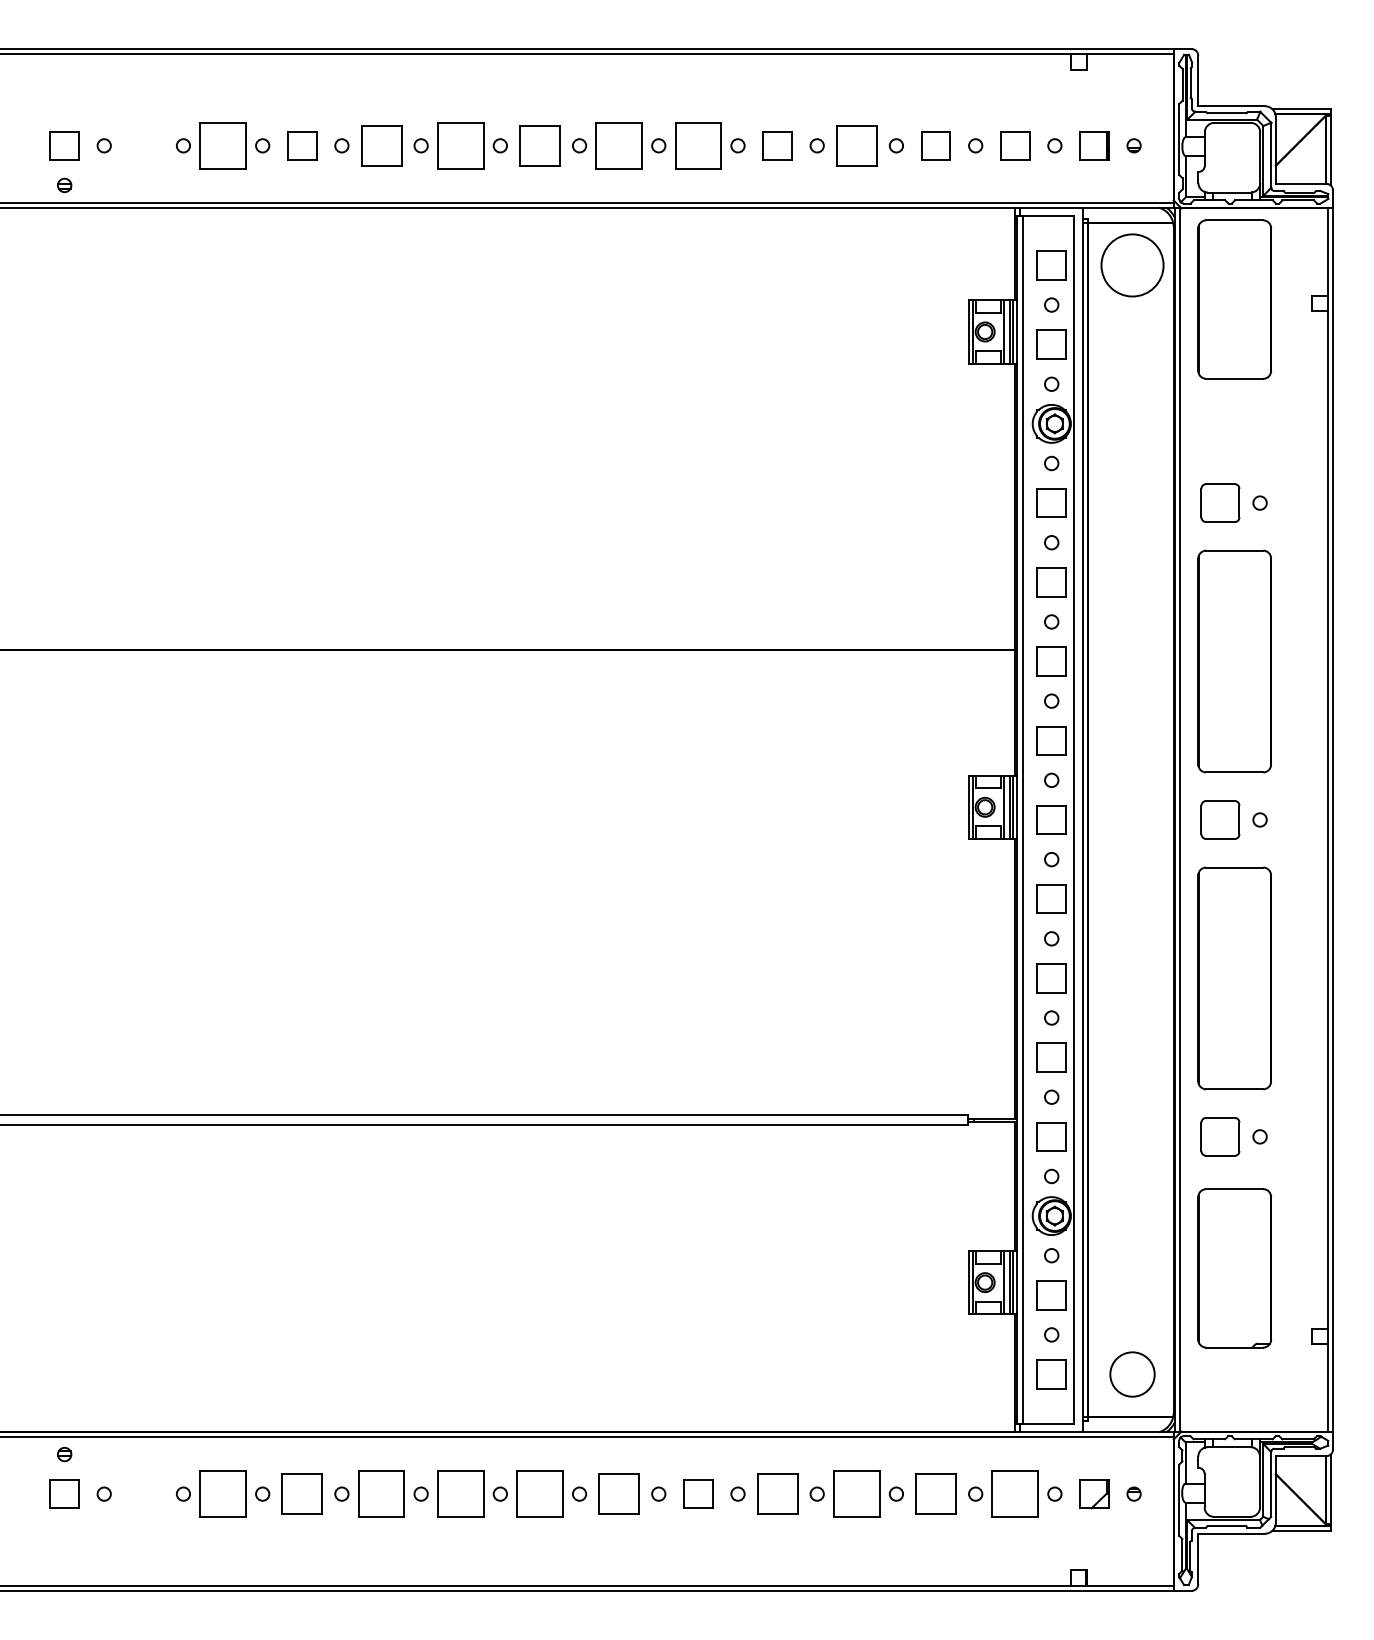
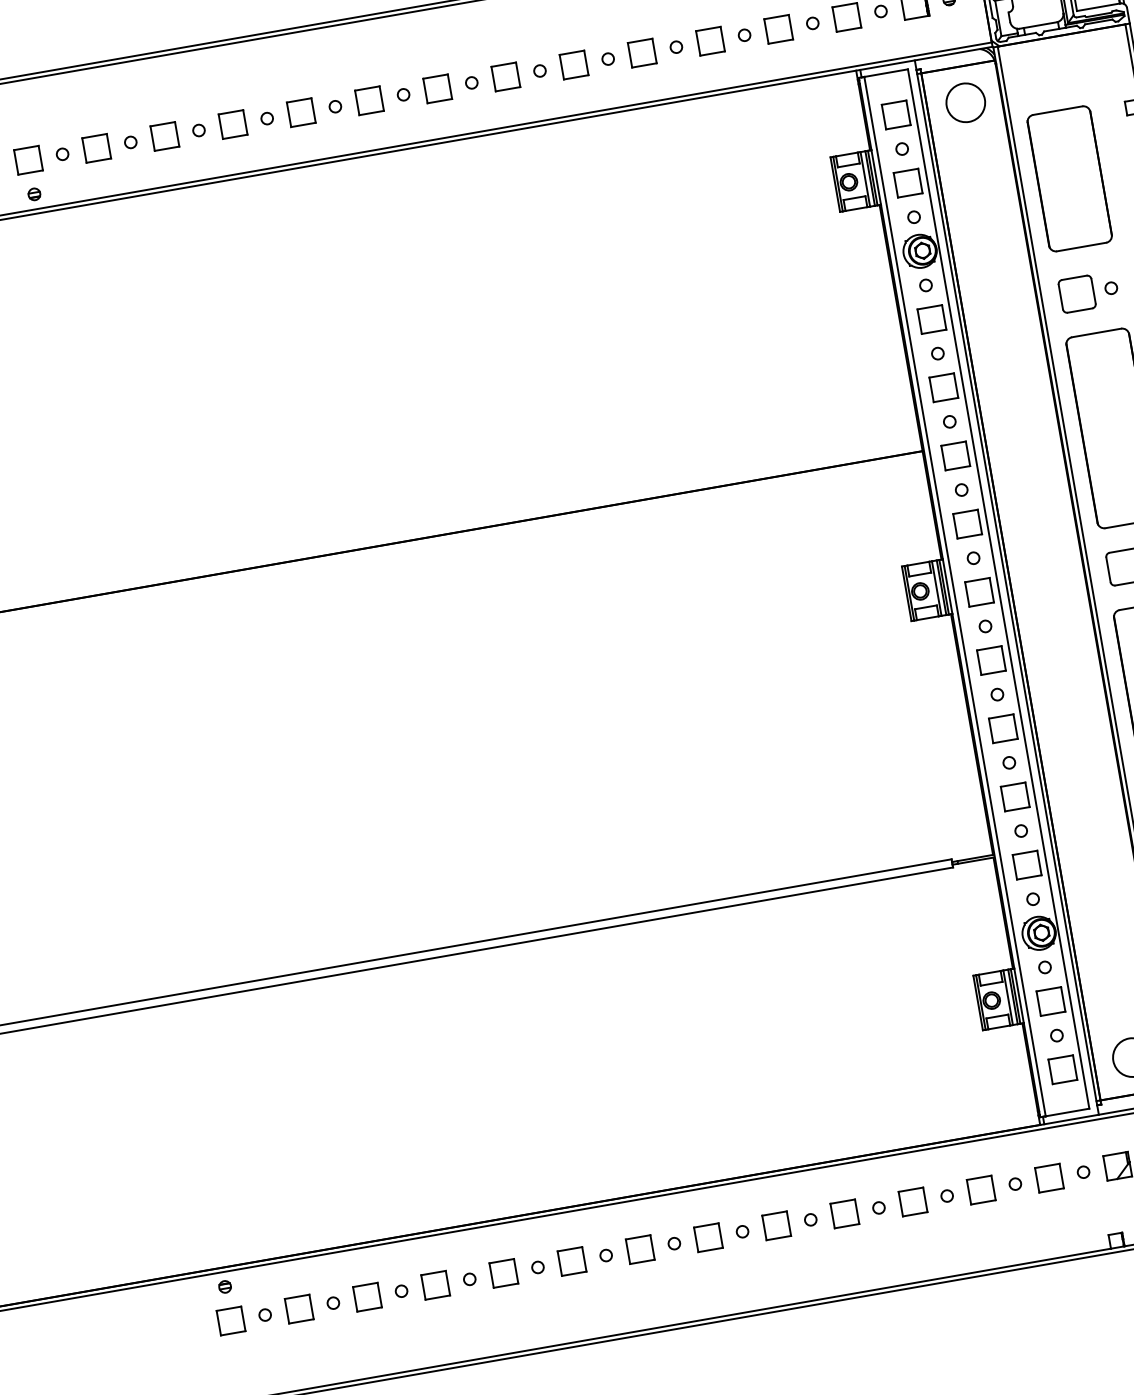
part: (143, 145) -> (96, 148), added
part: (222, 145) -> (164, 136), size x0.62
part: (381, 145) -> (301, 112), size x0.71
part: (460, 145) -> (369, 100), size x0.62
part: (539, 145) -> (437, 88), size x0.71
part: (618, 145) -> (505, 76), size x0.62
part: (698, 145) -> (574, 64), size x0.62
part: (856, 145) -> (710, 41), size x0.71
circle: (1132, 265) -> (965, 102), size x0.71
part: (1234, 299) -> (1069, 178), moved
part: (143, 1493) -> (298, 1308), added
part: (222, 1493) -> (366, 1296), size x0.62
part: (302, 1493) -> (435, 1284), size x0.71
part: (381, 1493) -> (503, 1272), size x0.62
part: (460, 1493) -> (571, 1261), size x0.62
part: (539, 1493) -> (639, 1249), size x0.62
part: (618, 1493) -> (707, 1237), size x0.71
part: (777, 1493) -> (844, 1213), size x0.71
part: (856, 1493) -> (912, 1201), size x0.62
part: (935, 1493) -> (980, 1189), size x0.71
part: (1015, 1493) -> (1049, 1177), size x0.62

